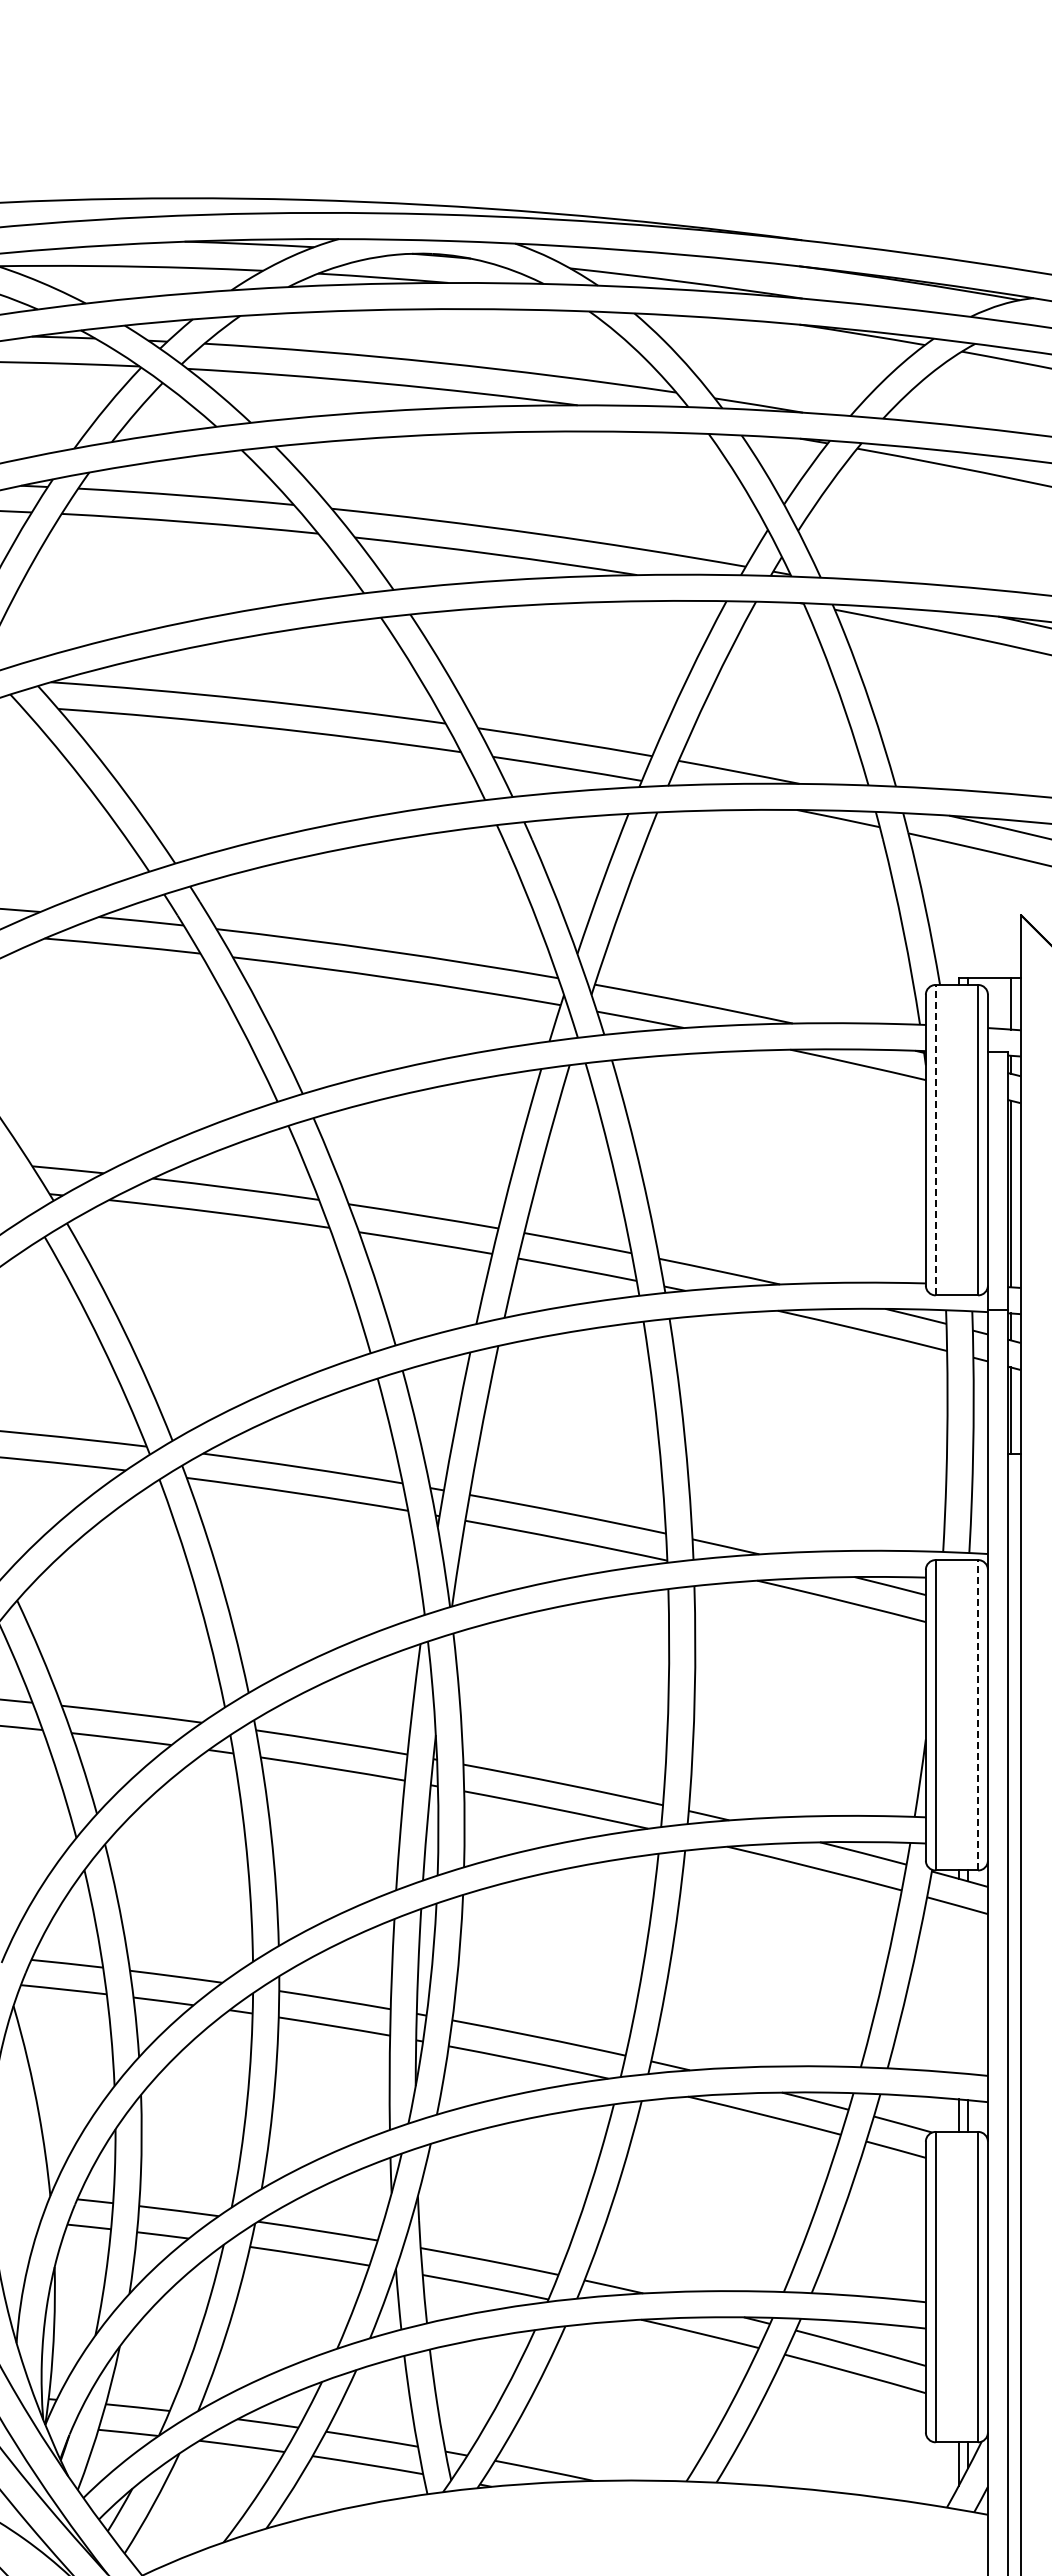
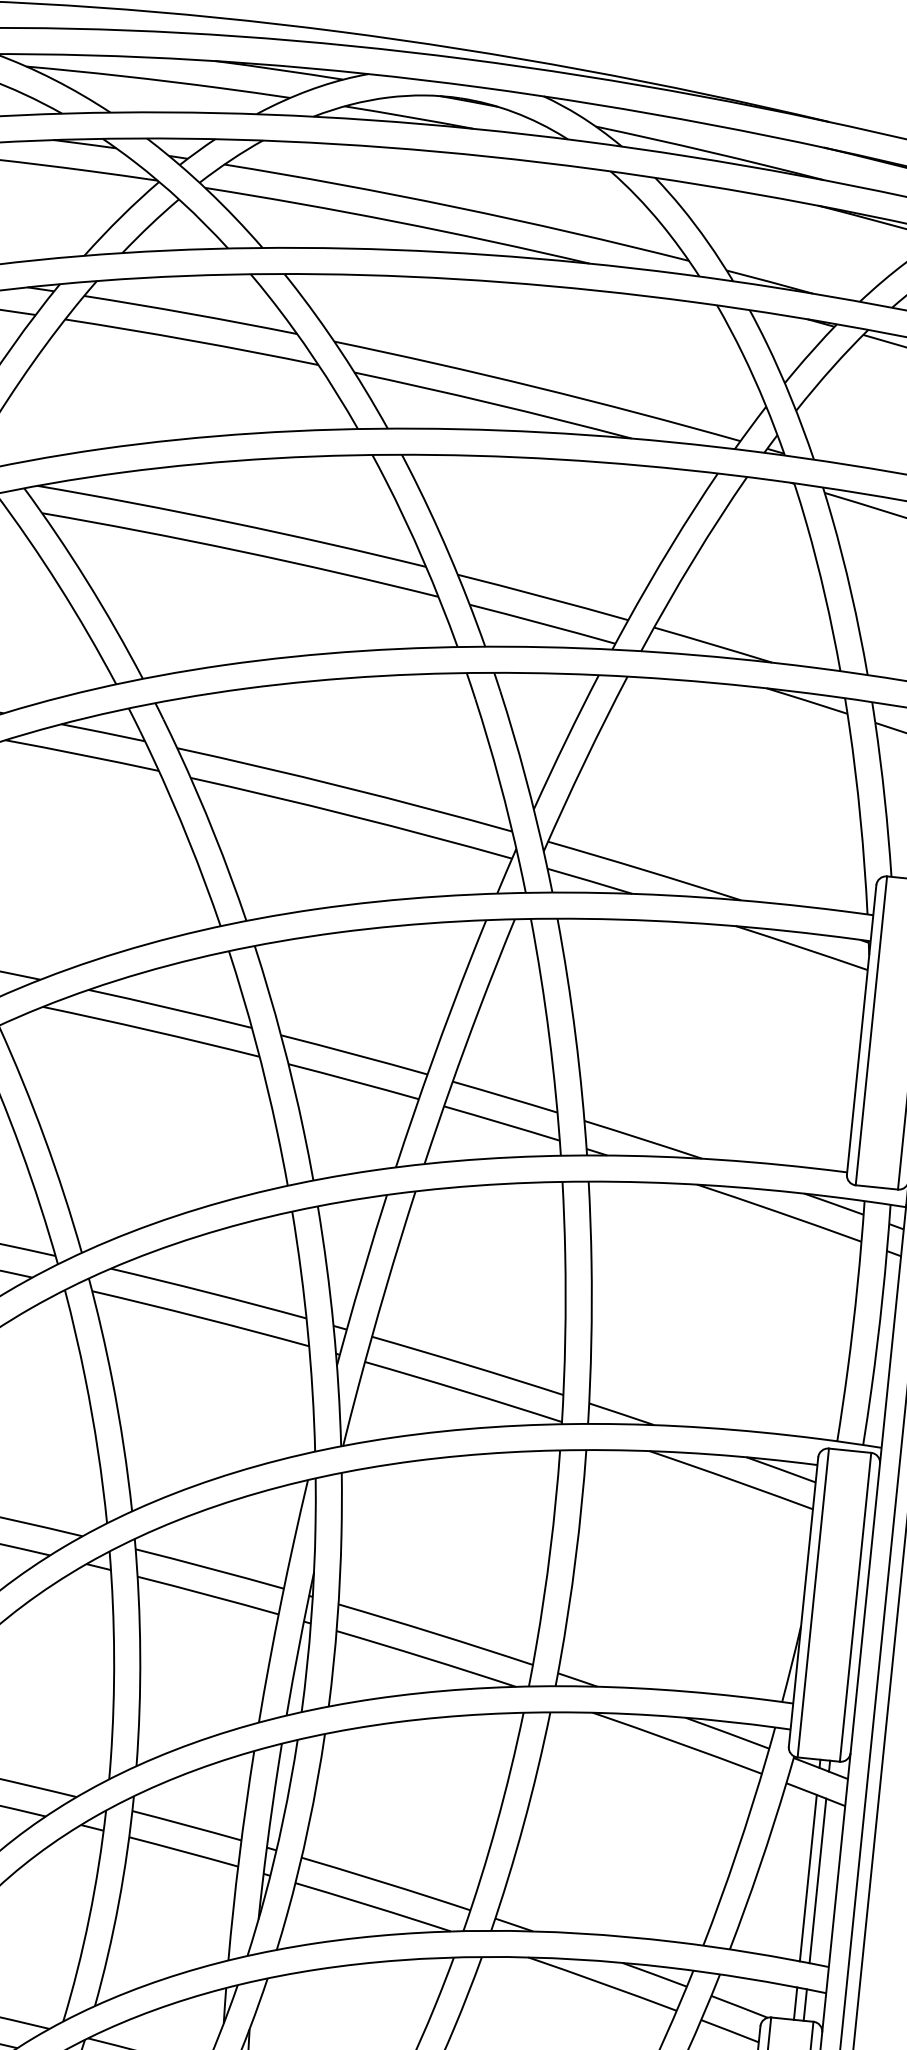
line: (935, 1139) -> (871, 1030), dashed -> solid
line: (978, 1714) -> (855, 1606), dashed -> solid
line: (958, 1989) -> (808, 1878), added
line: (968, 1991) -> (818, 1881), added

